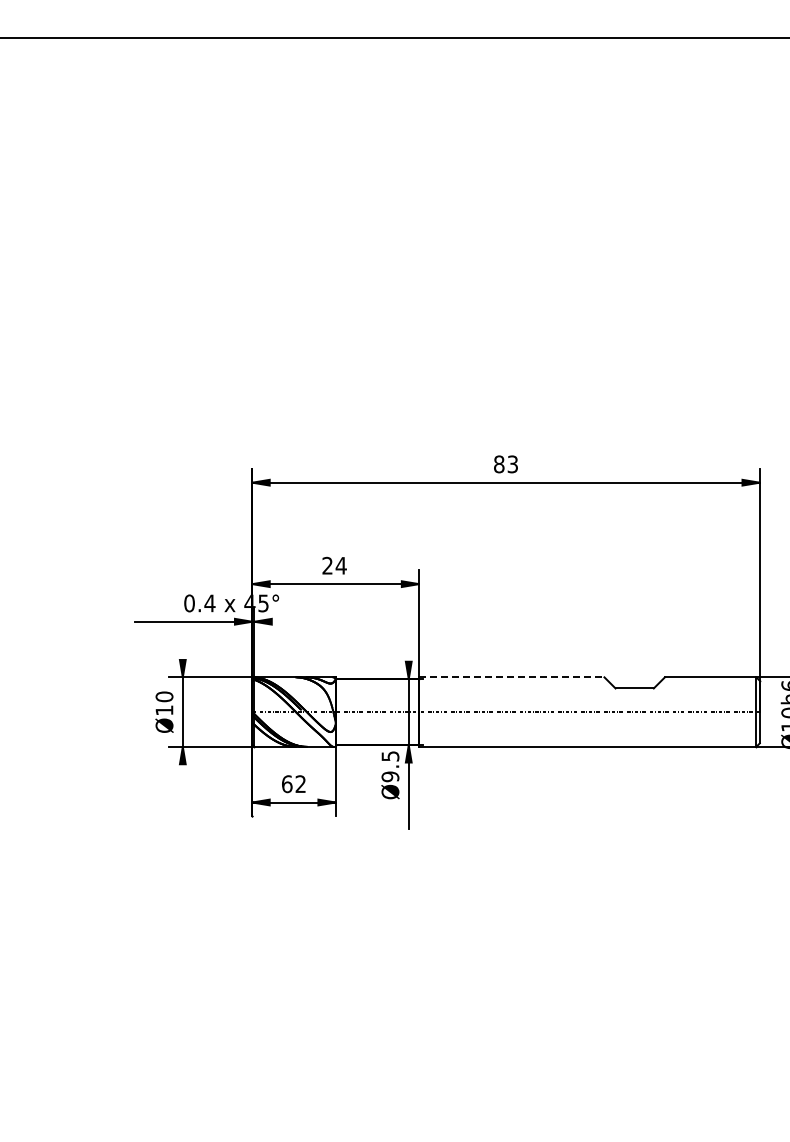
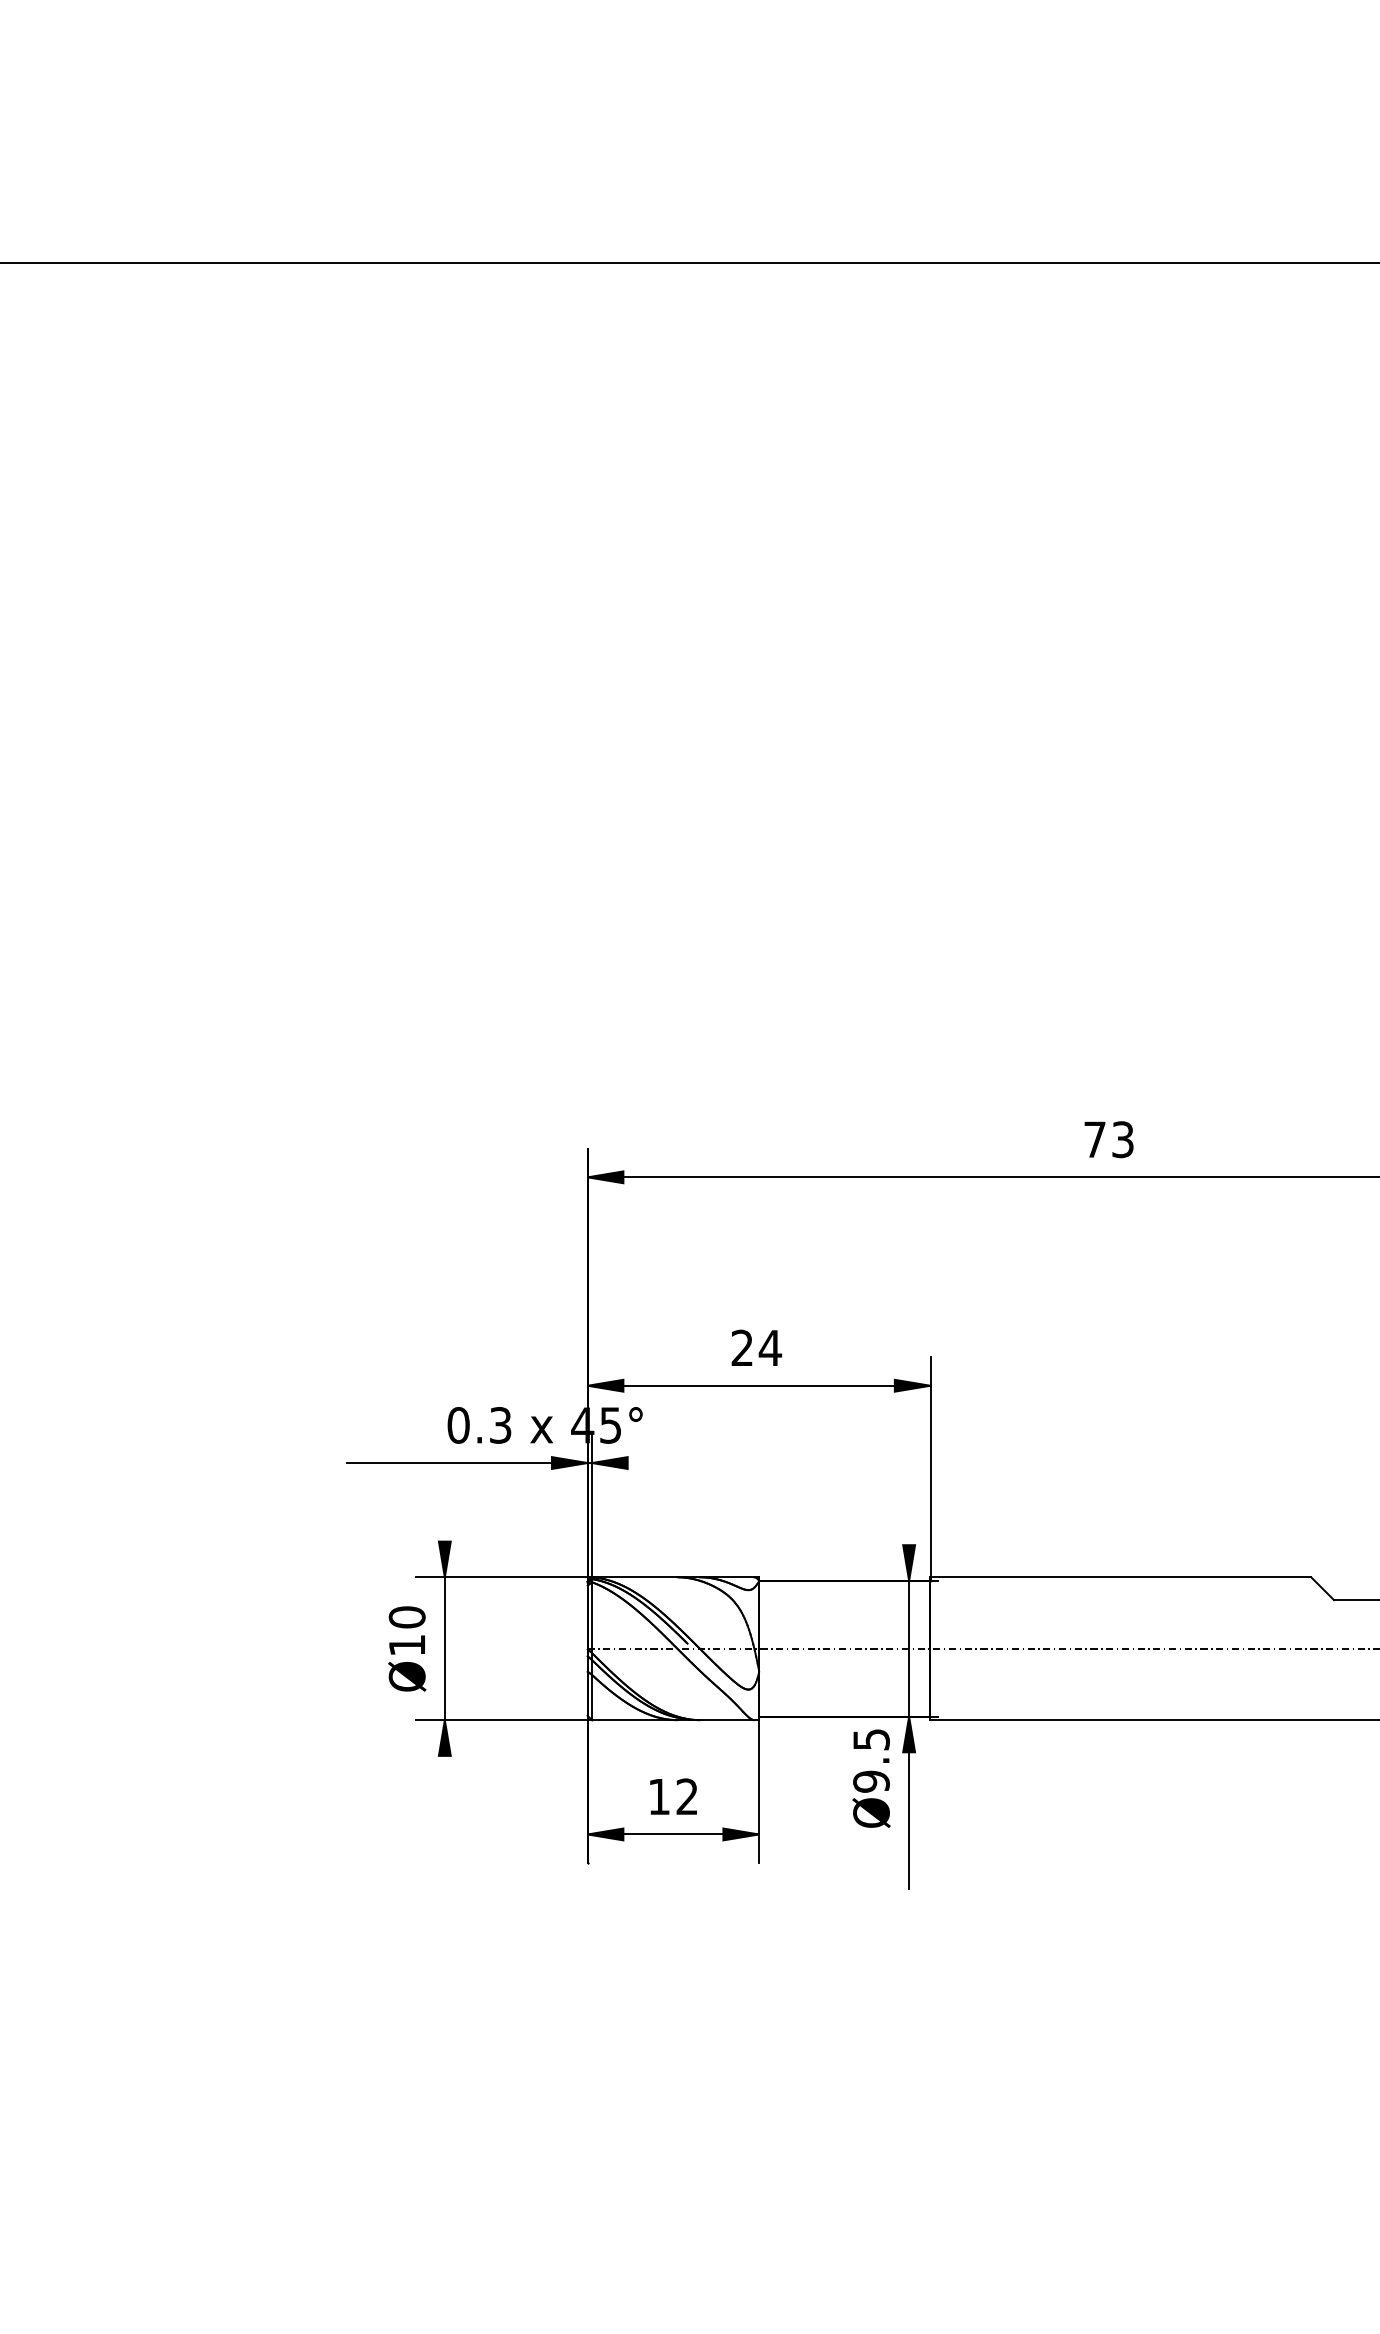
text: (499, 464) -> (1095, 1139), 83 -> 73
text: (209, 603) -> (499, 1425), 0.4 -> 0.3
line: (511, 677) -> (1120, 1577), dashed -> solid
text: (287, 784) -> (659, 1797), 62 -> 12

